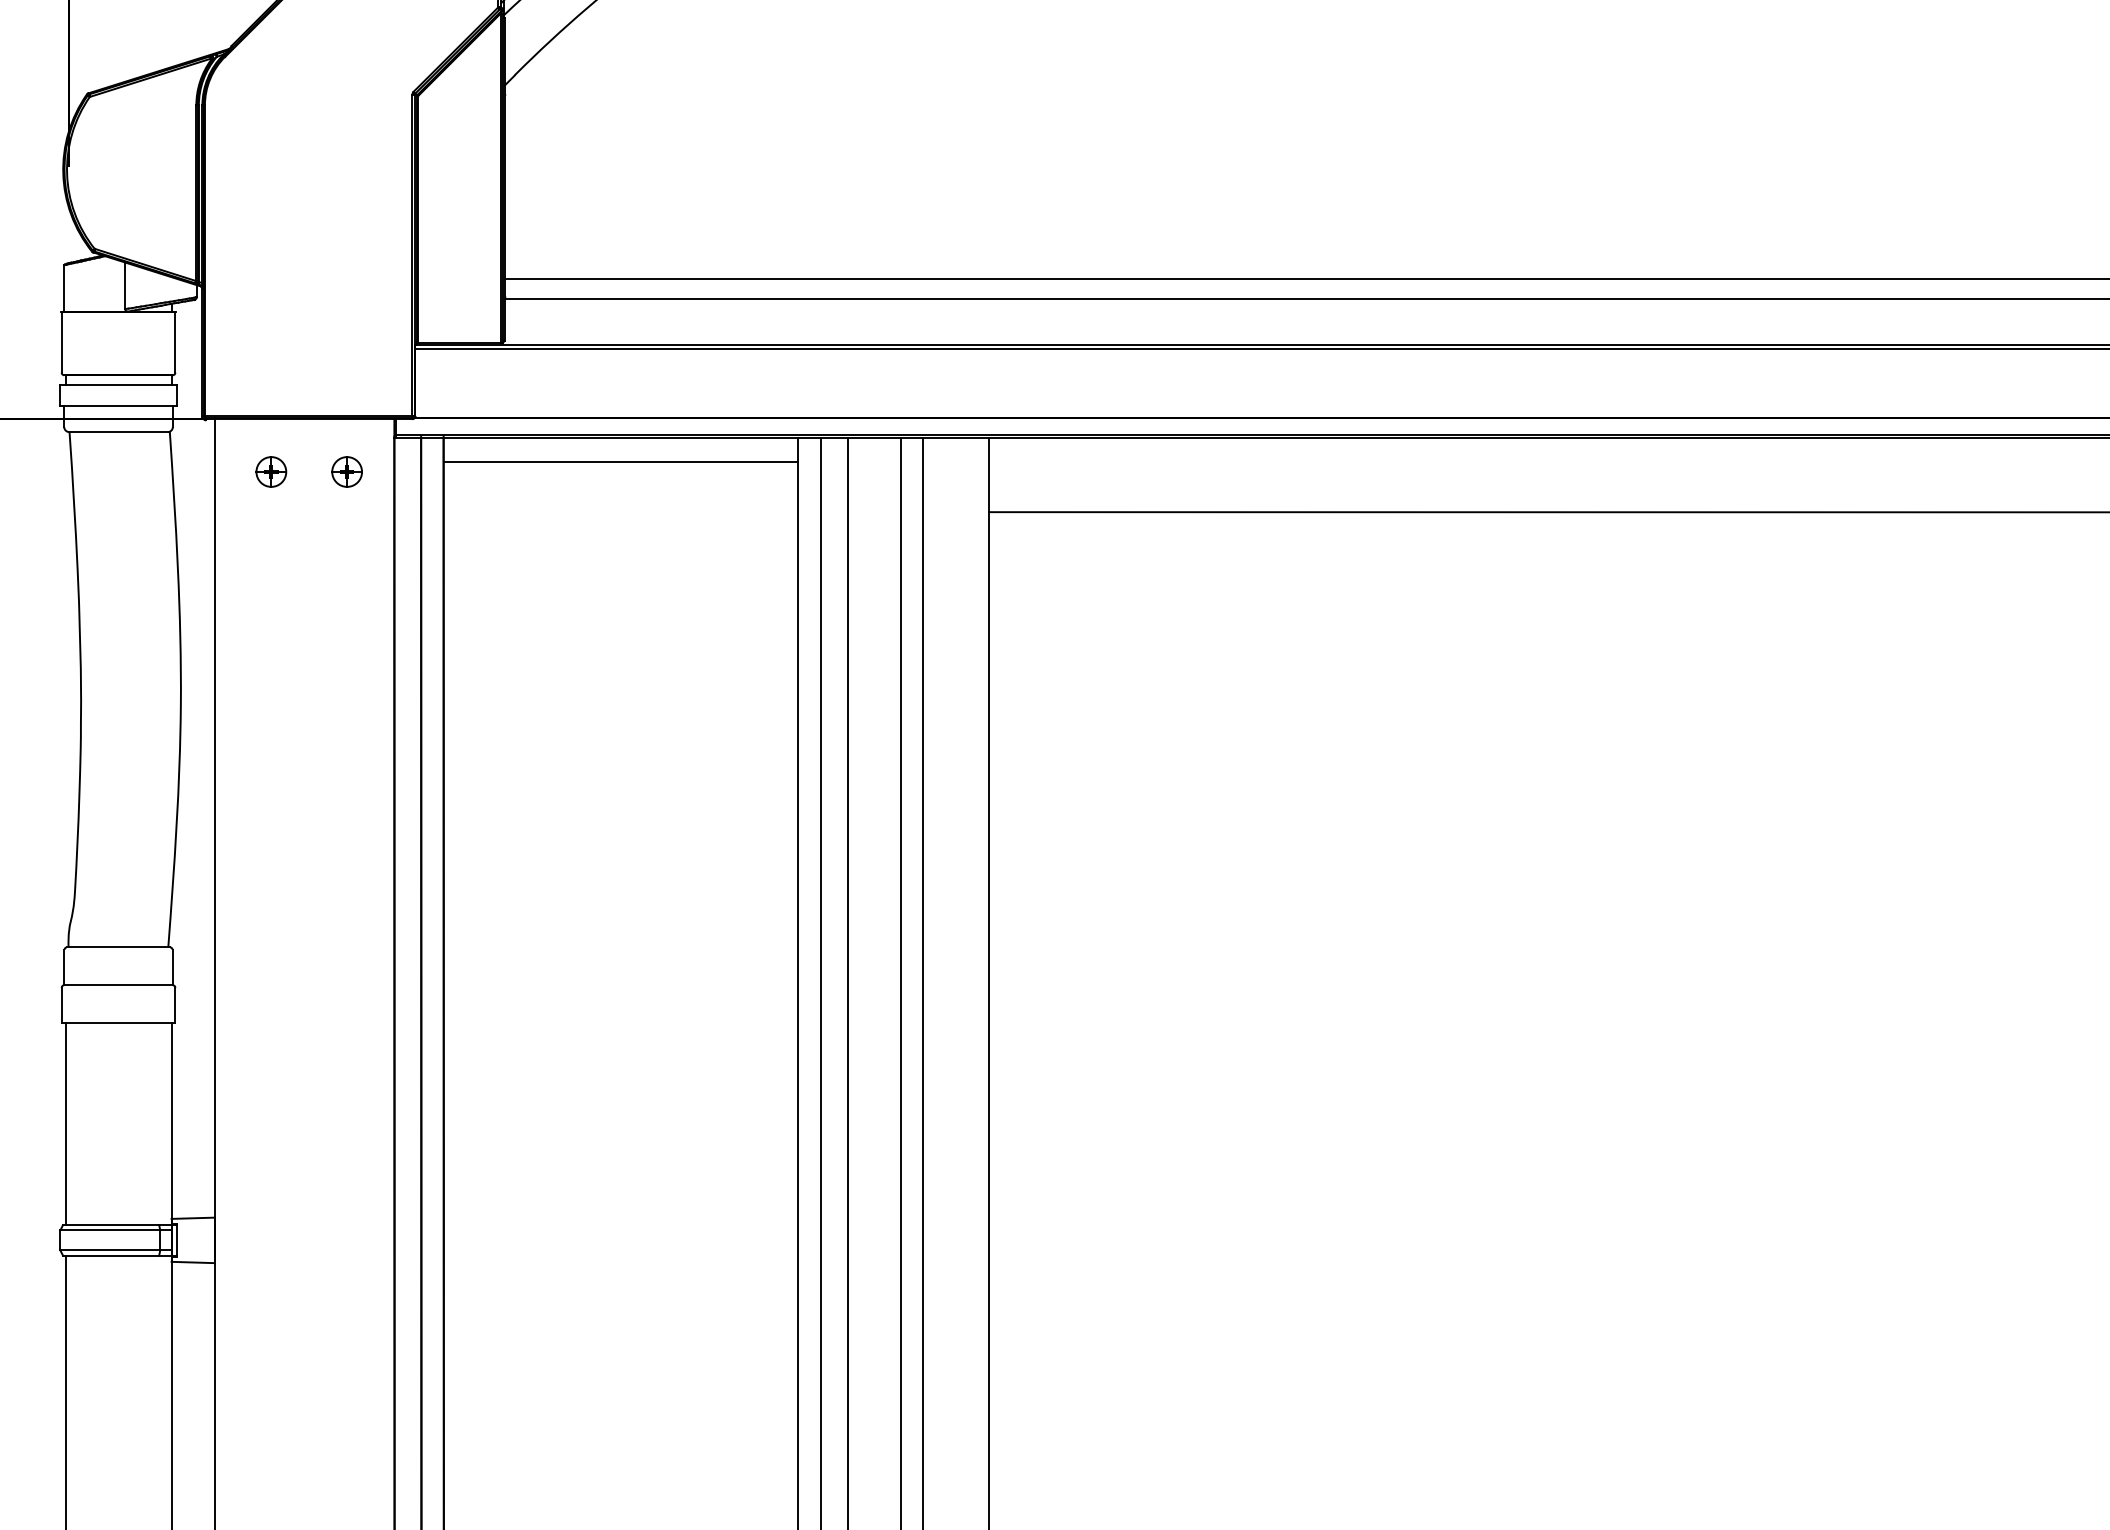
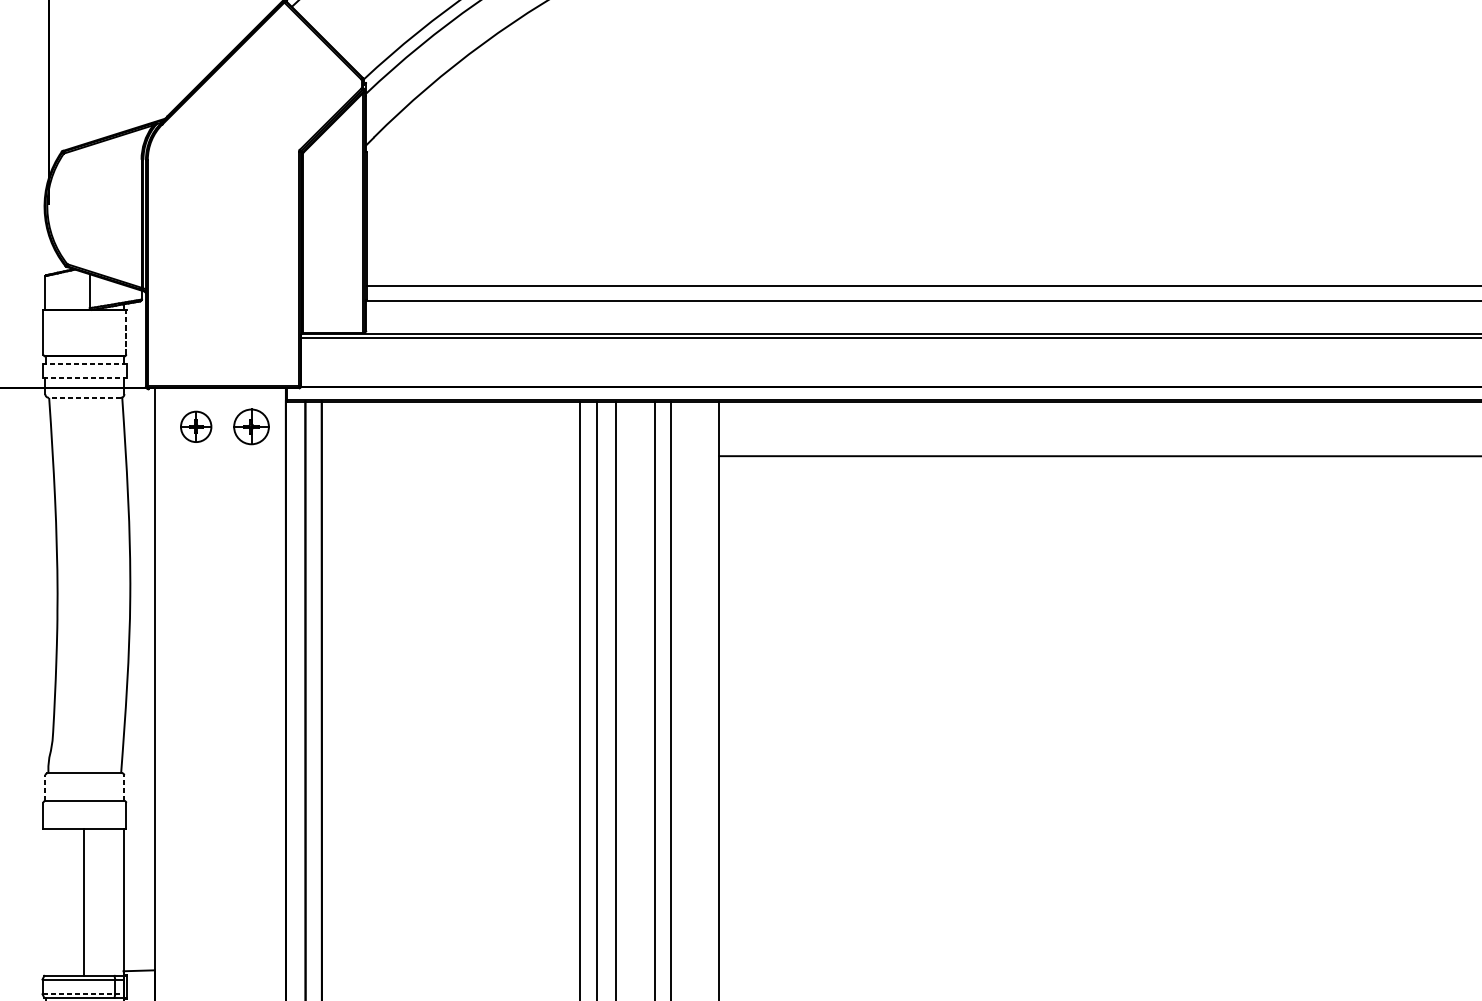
line: (175, 341) -> (126, 331), solid -> dashed
line: (118, 385) -> (84, 363), solid -> dashed
line: (119, 405) -> (85, 378), solid -> dashed
line: (118, 432) -> (84, 398), solid -> dashed
line: (620, 461) -> (450, 419), removed
part: (271, 471) -> (196, 426), size x1.4
part: (346, 471) -> (251, 426), size x1.6
line: (64, 967) -> (45, 788), solid -> dashed
line: (172, 967) -> (124, 788), solid -> dashed
line: (65, 1124) -> (84, 902), moved
line: (116, 1250) -> (83, 994), solid -> dashed

